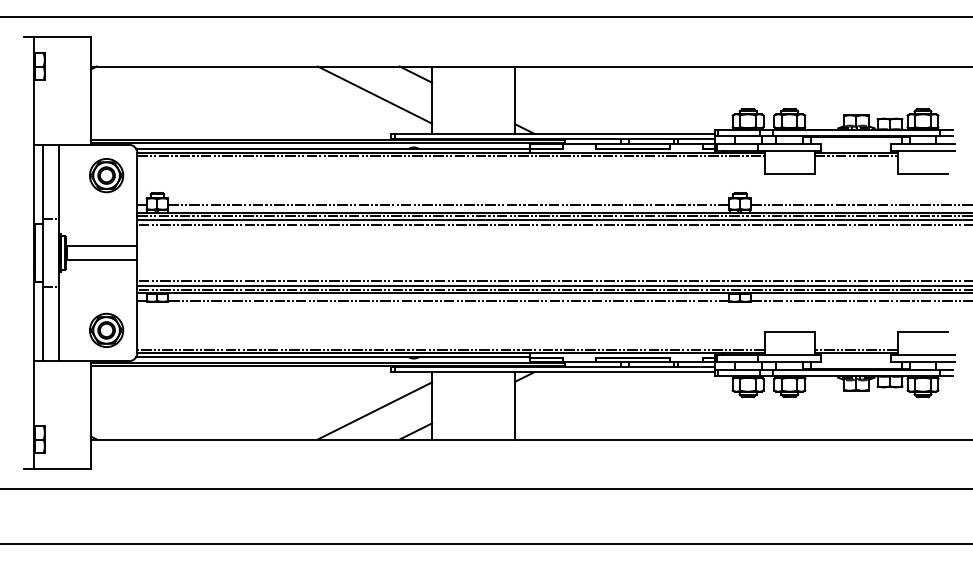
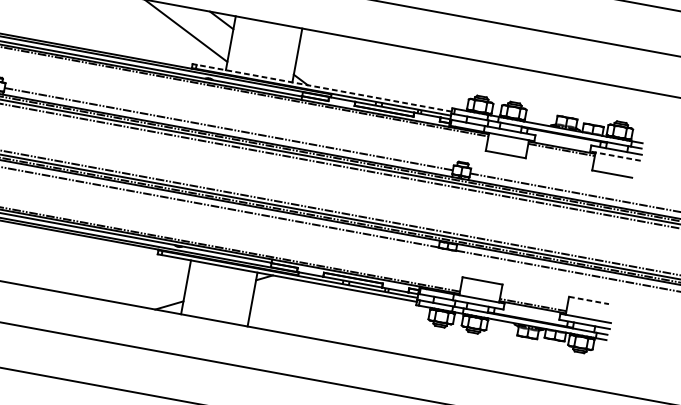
line: (555, 133) -> (324, 87), solid -> dashed
line: (922, 151) -> (615, 156), solid -> dashed
line: (922, 332) -> (588, 300), solid -> dashed
line: (374, 410) -> (139, 282), removed

